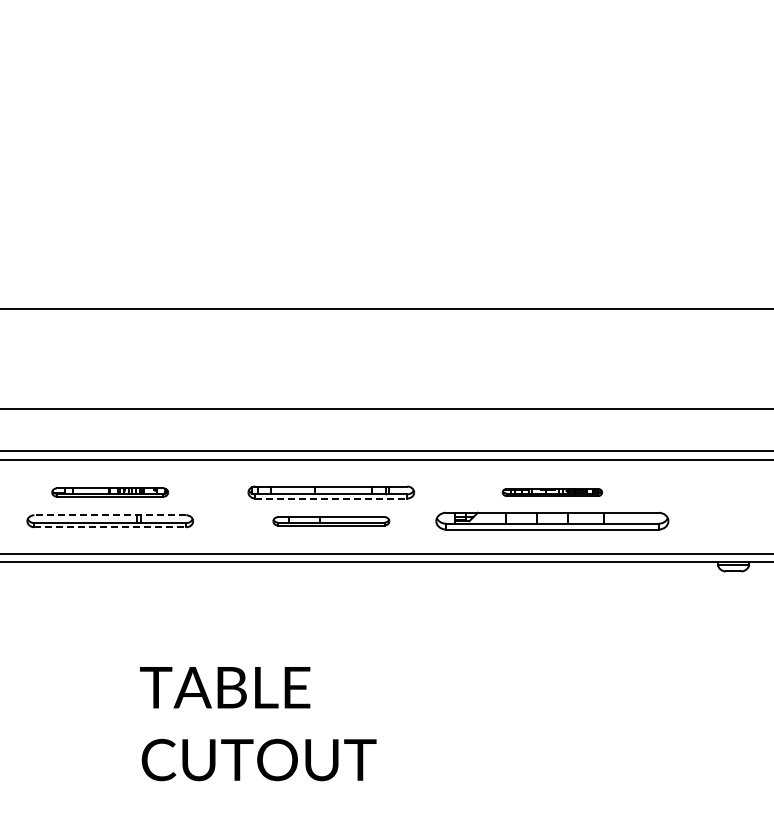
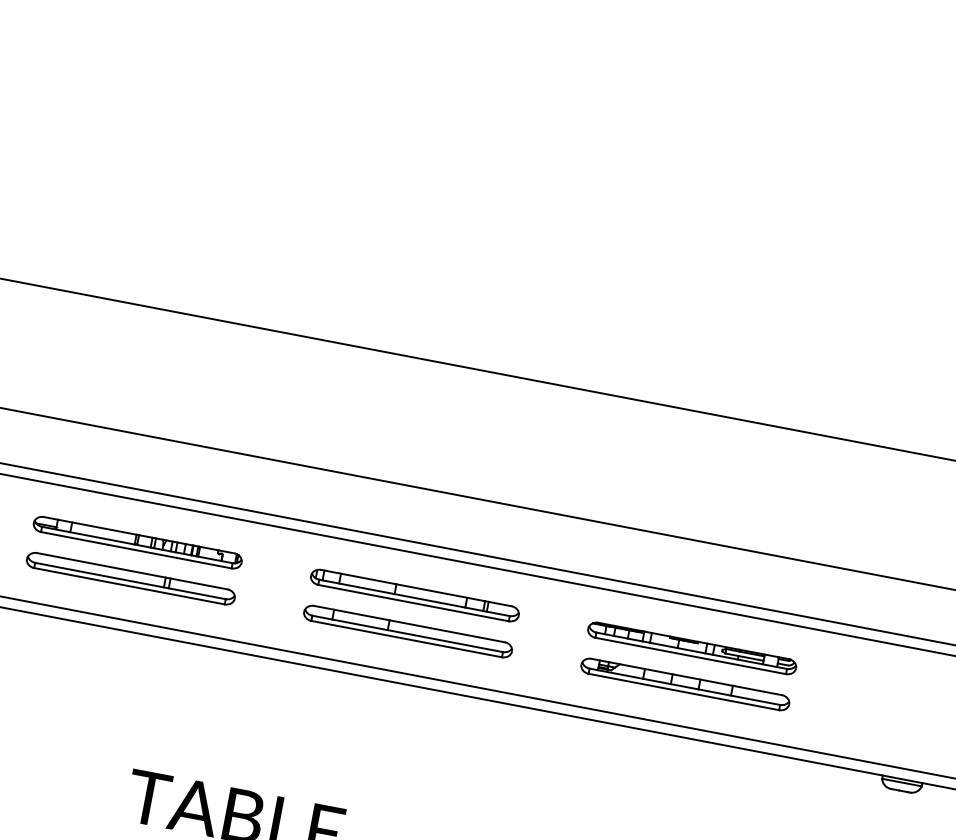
part: (109, 492) -> (136, 542), size x1.43
part: (552, 492) -> (692, 648), size x1.67
line: (331, 498) -> (413, 603), dashed -> solid
line: (110, 515) -> (132, 571), dashed -> solid
part: (331, 521) -> (408, 631), size x1.43
part: (552, 521) -> (685, 684), size x0.71
line: (110, 527) -> (129, 586), dashed -> solid

